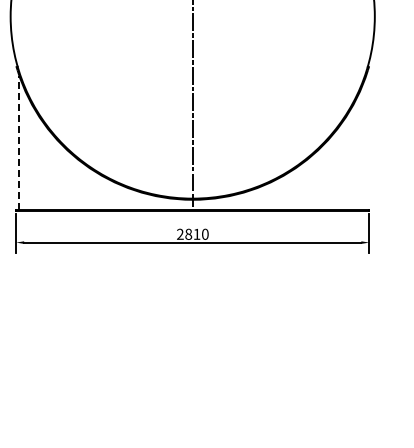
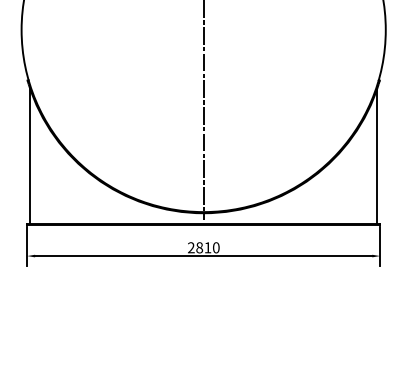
line: (19, 142) -> (30, 155), dashed -> solid
line: (366, 143) -> (377, 156), added

